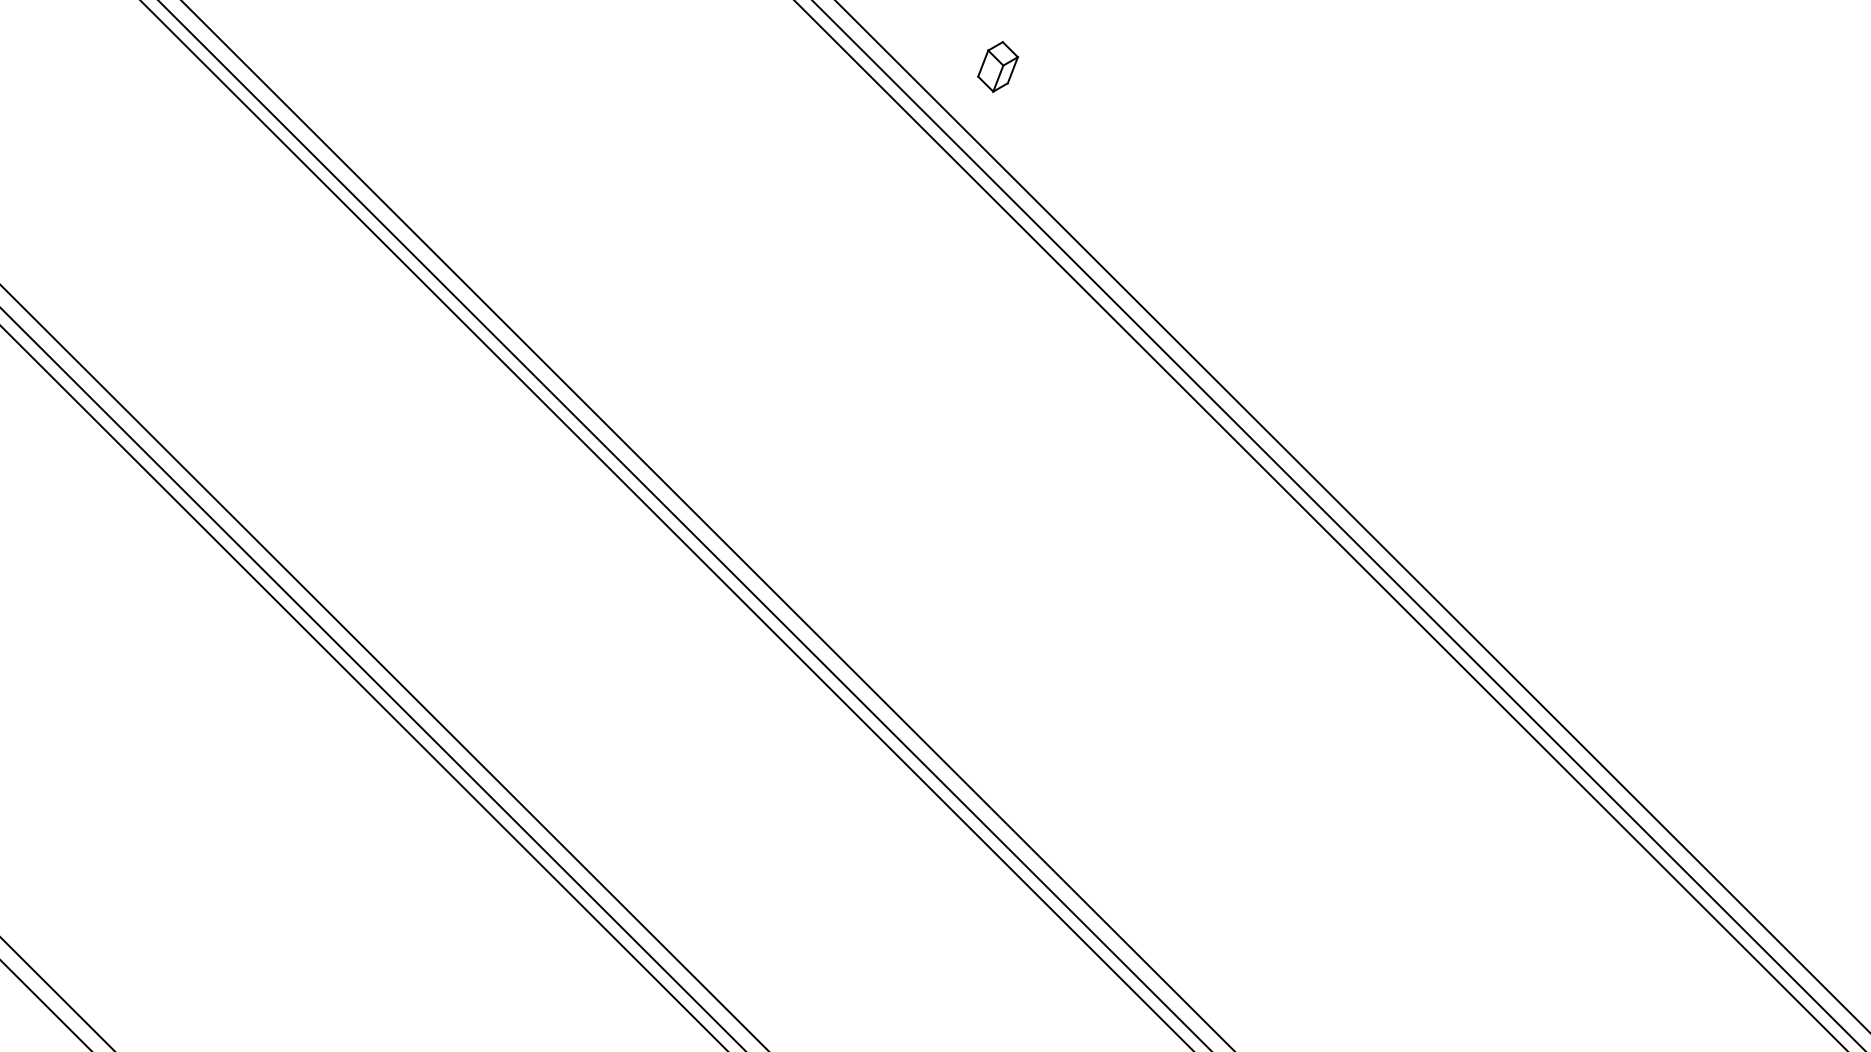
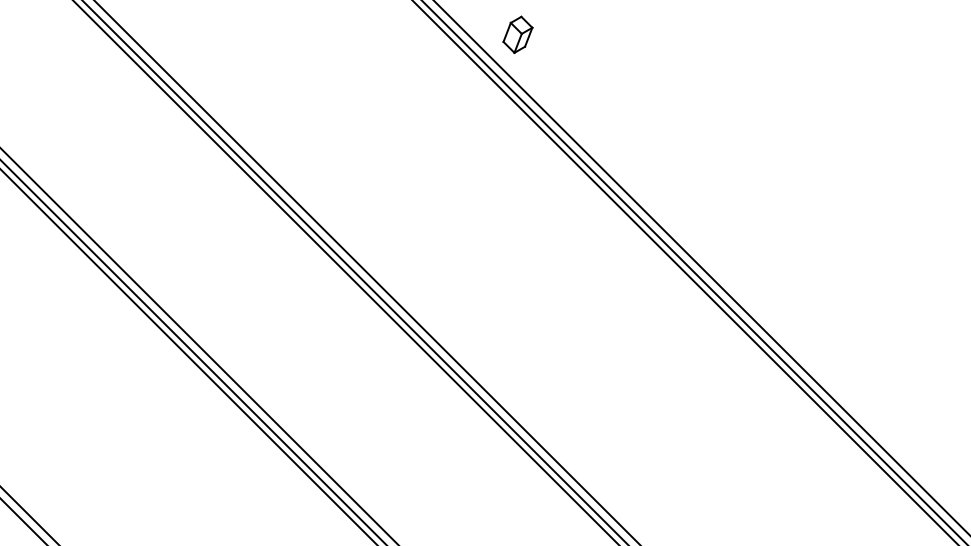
part: (997, 66) -> (517, 34), size x1.4

